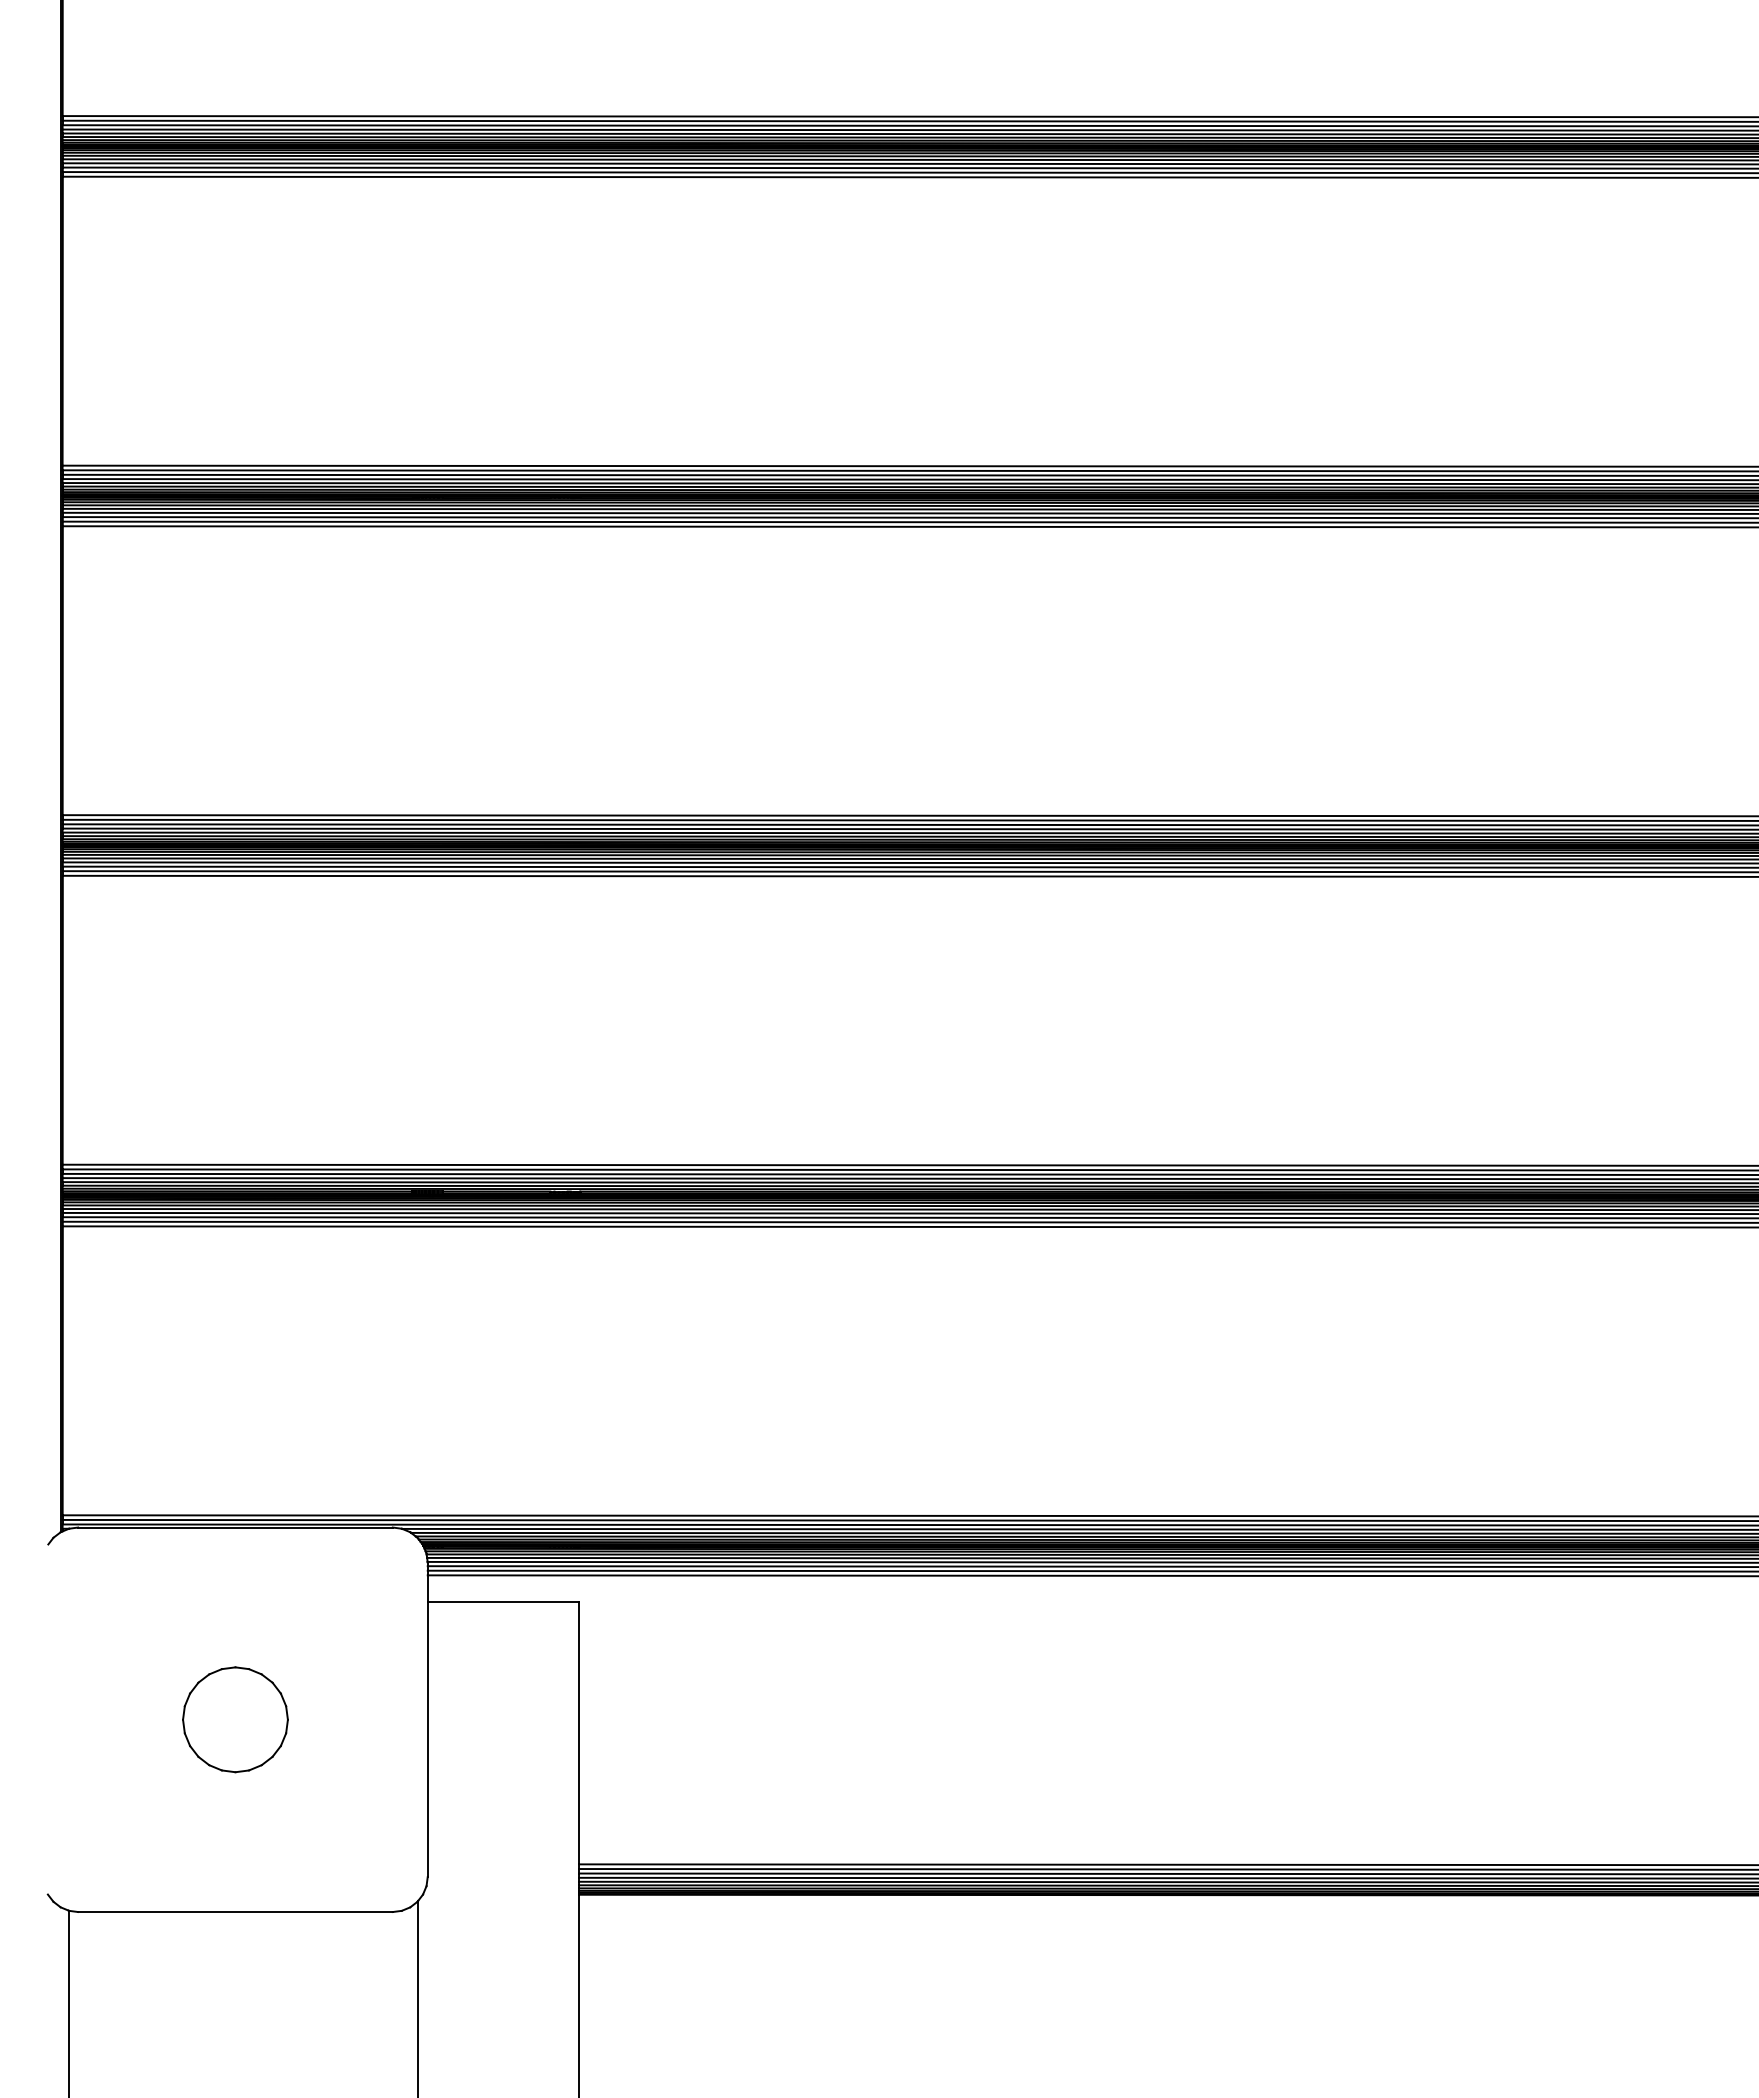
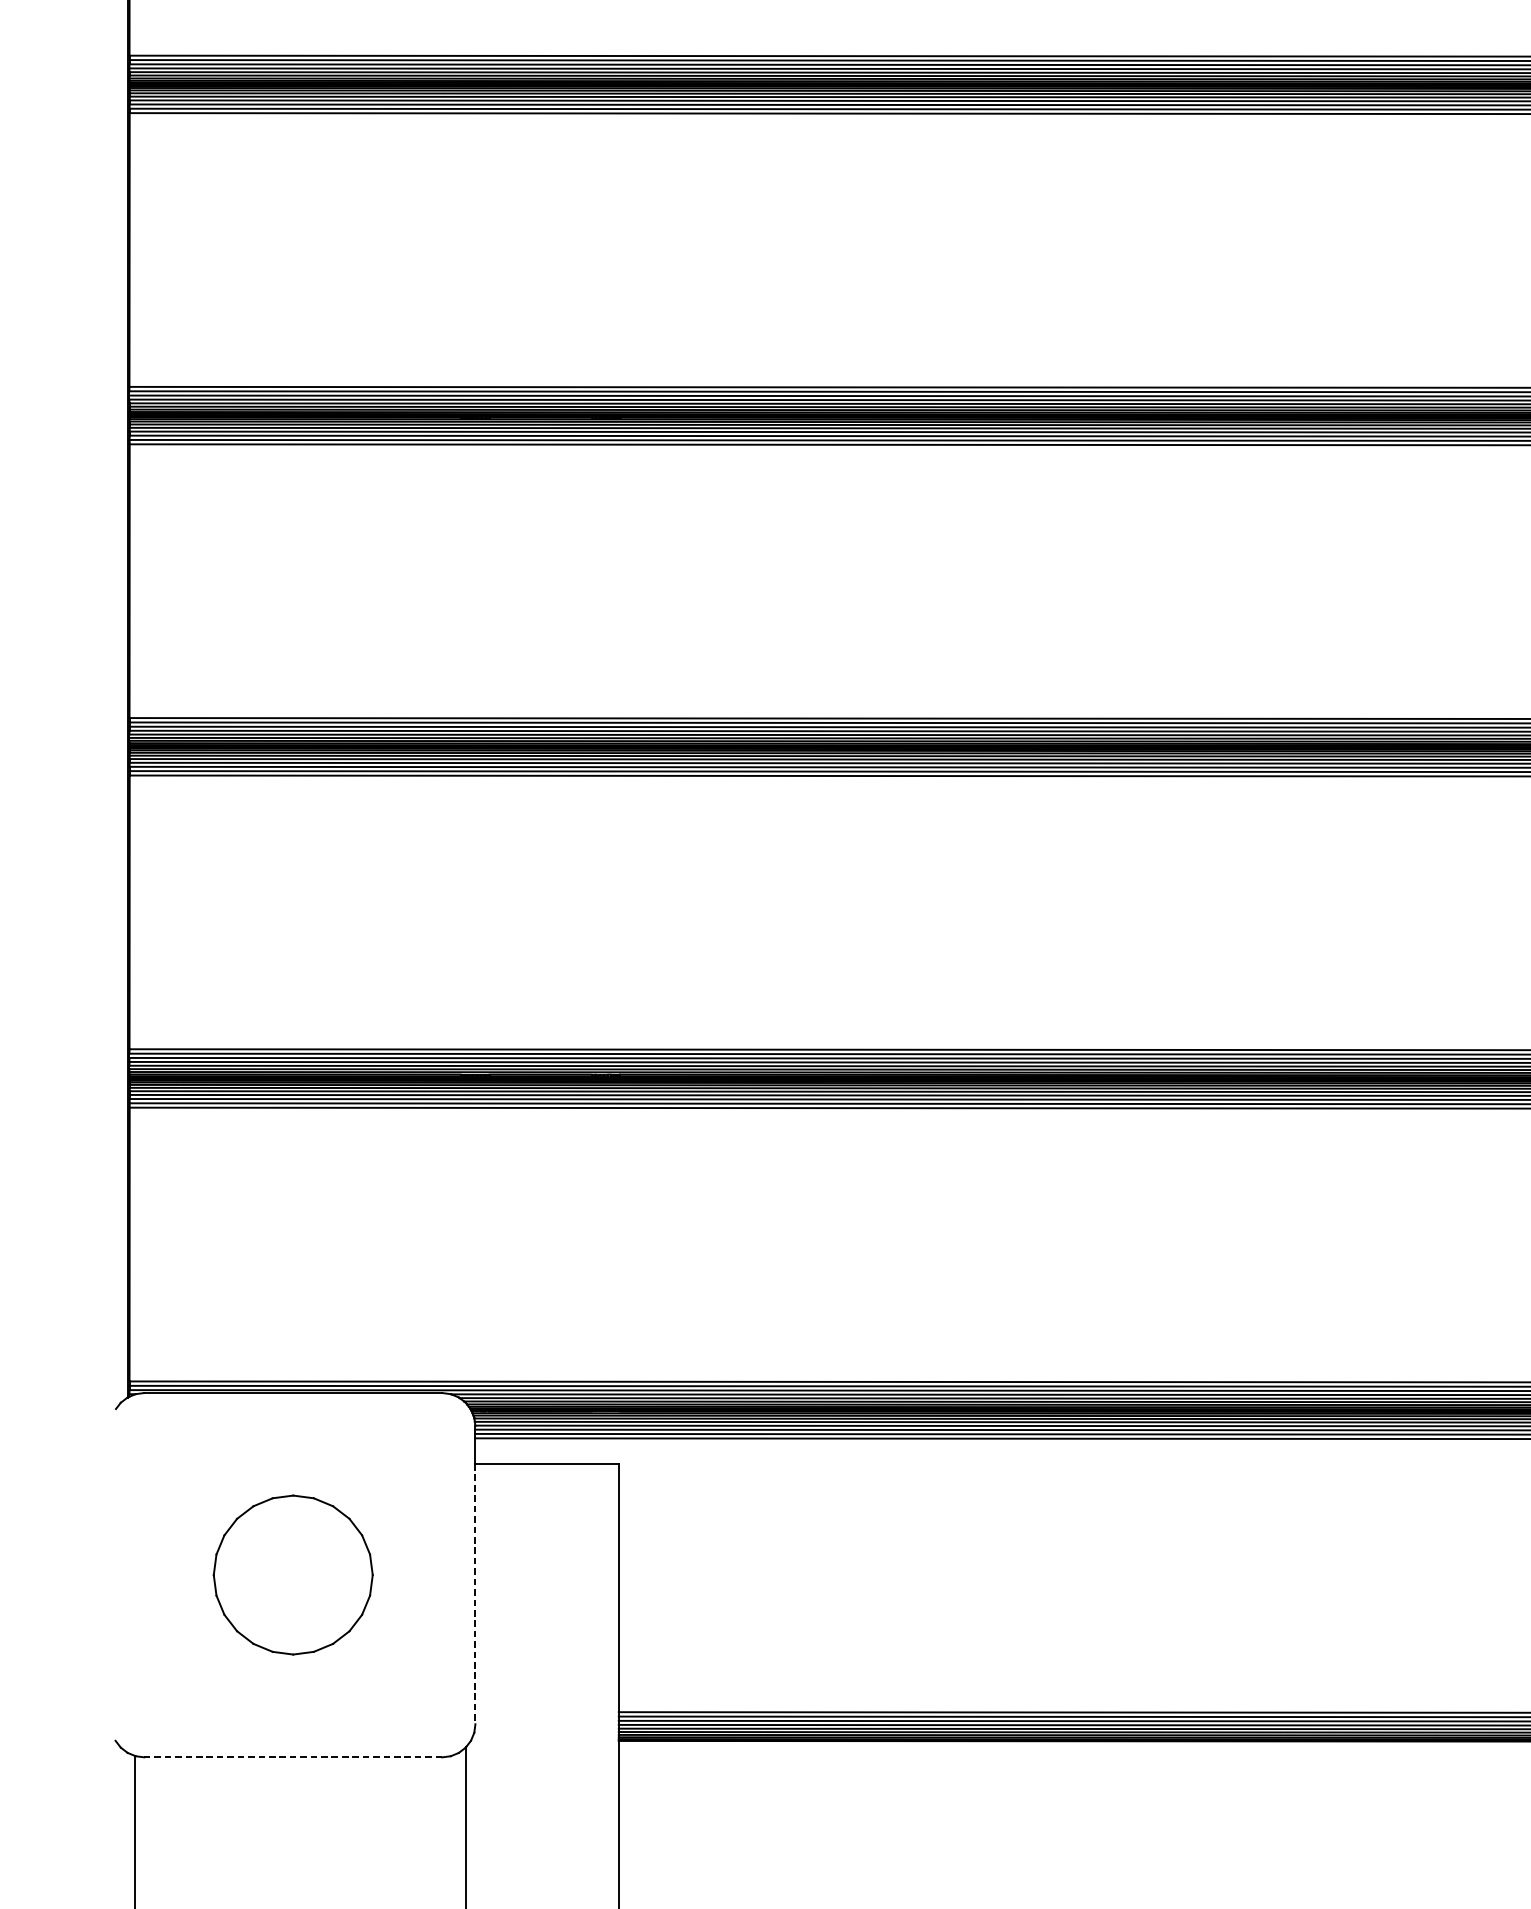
part: (235, 1719) -> (293, 1574), size x1.6
line: (427, 1740) -> (475, 1594), solid -> dashed
line: (234, 1912) -> (292, 1757), solid -> dashed

